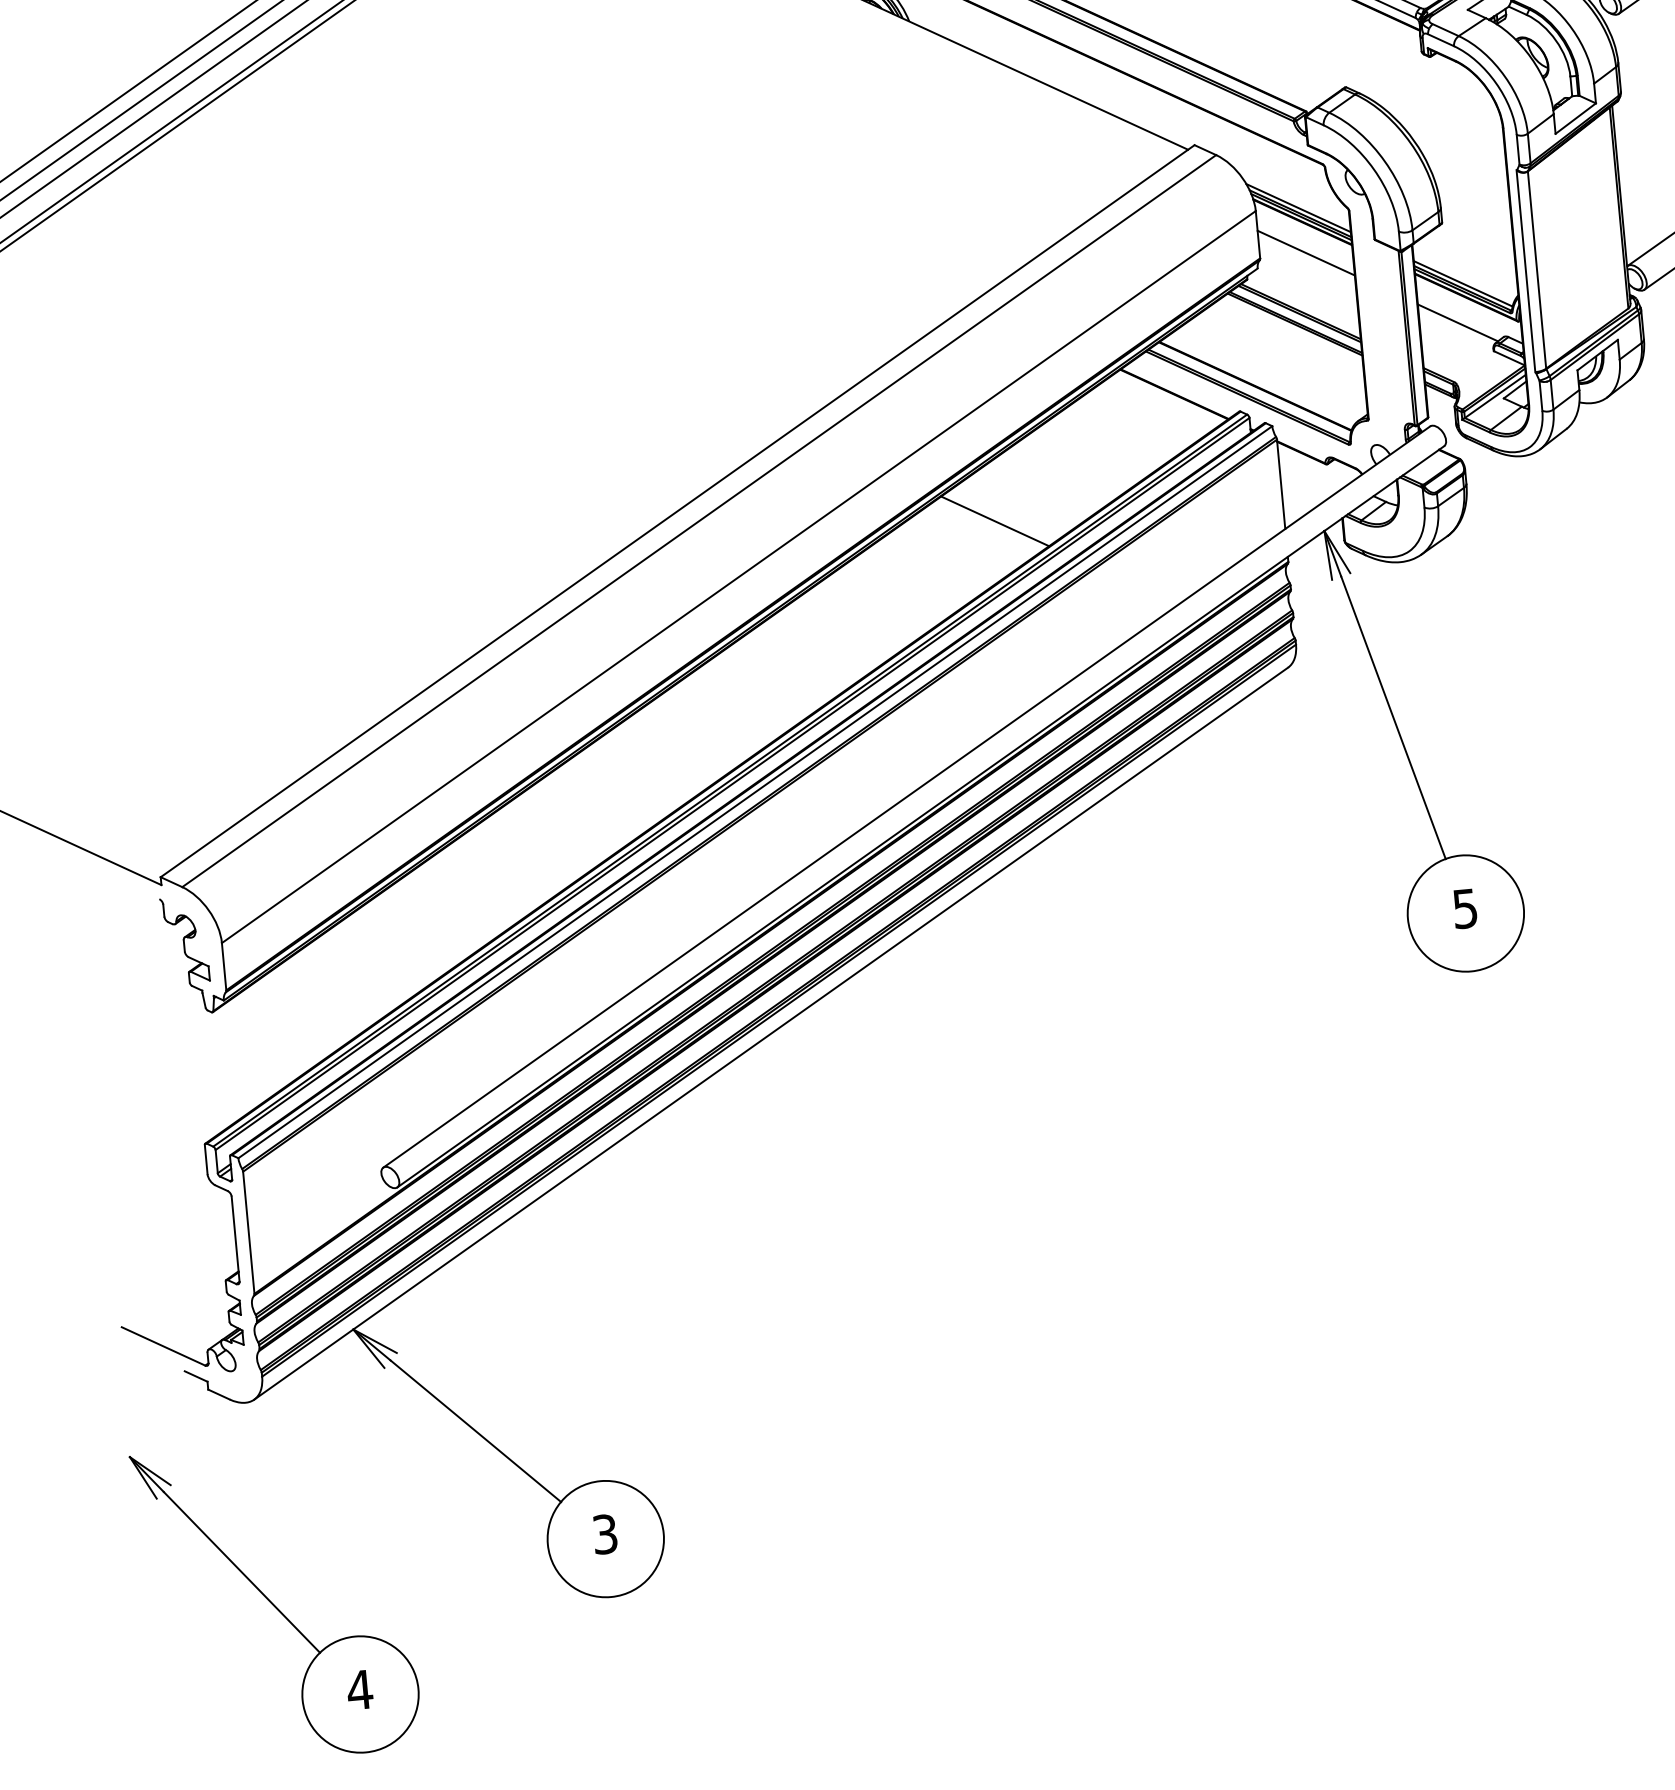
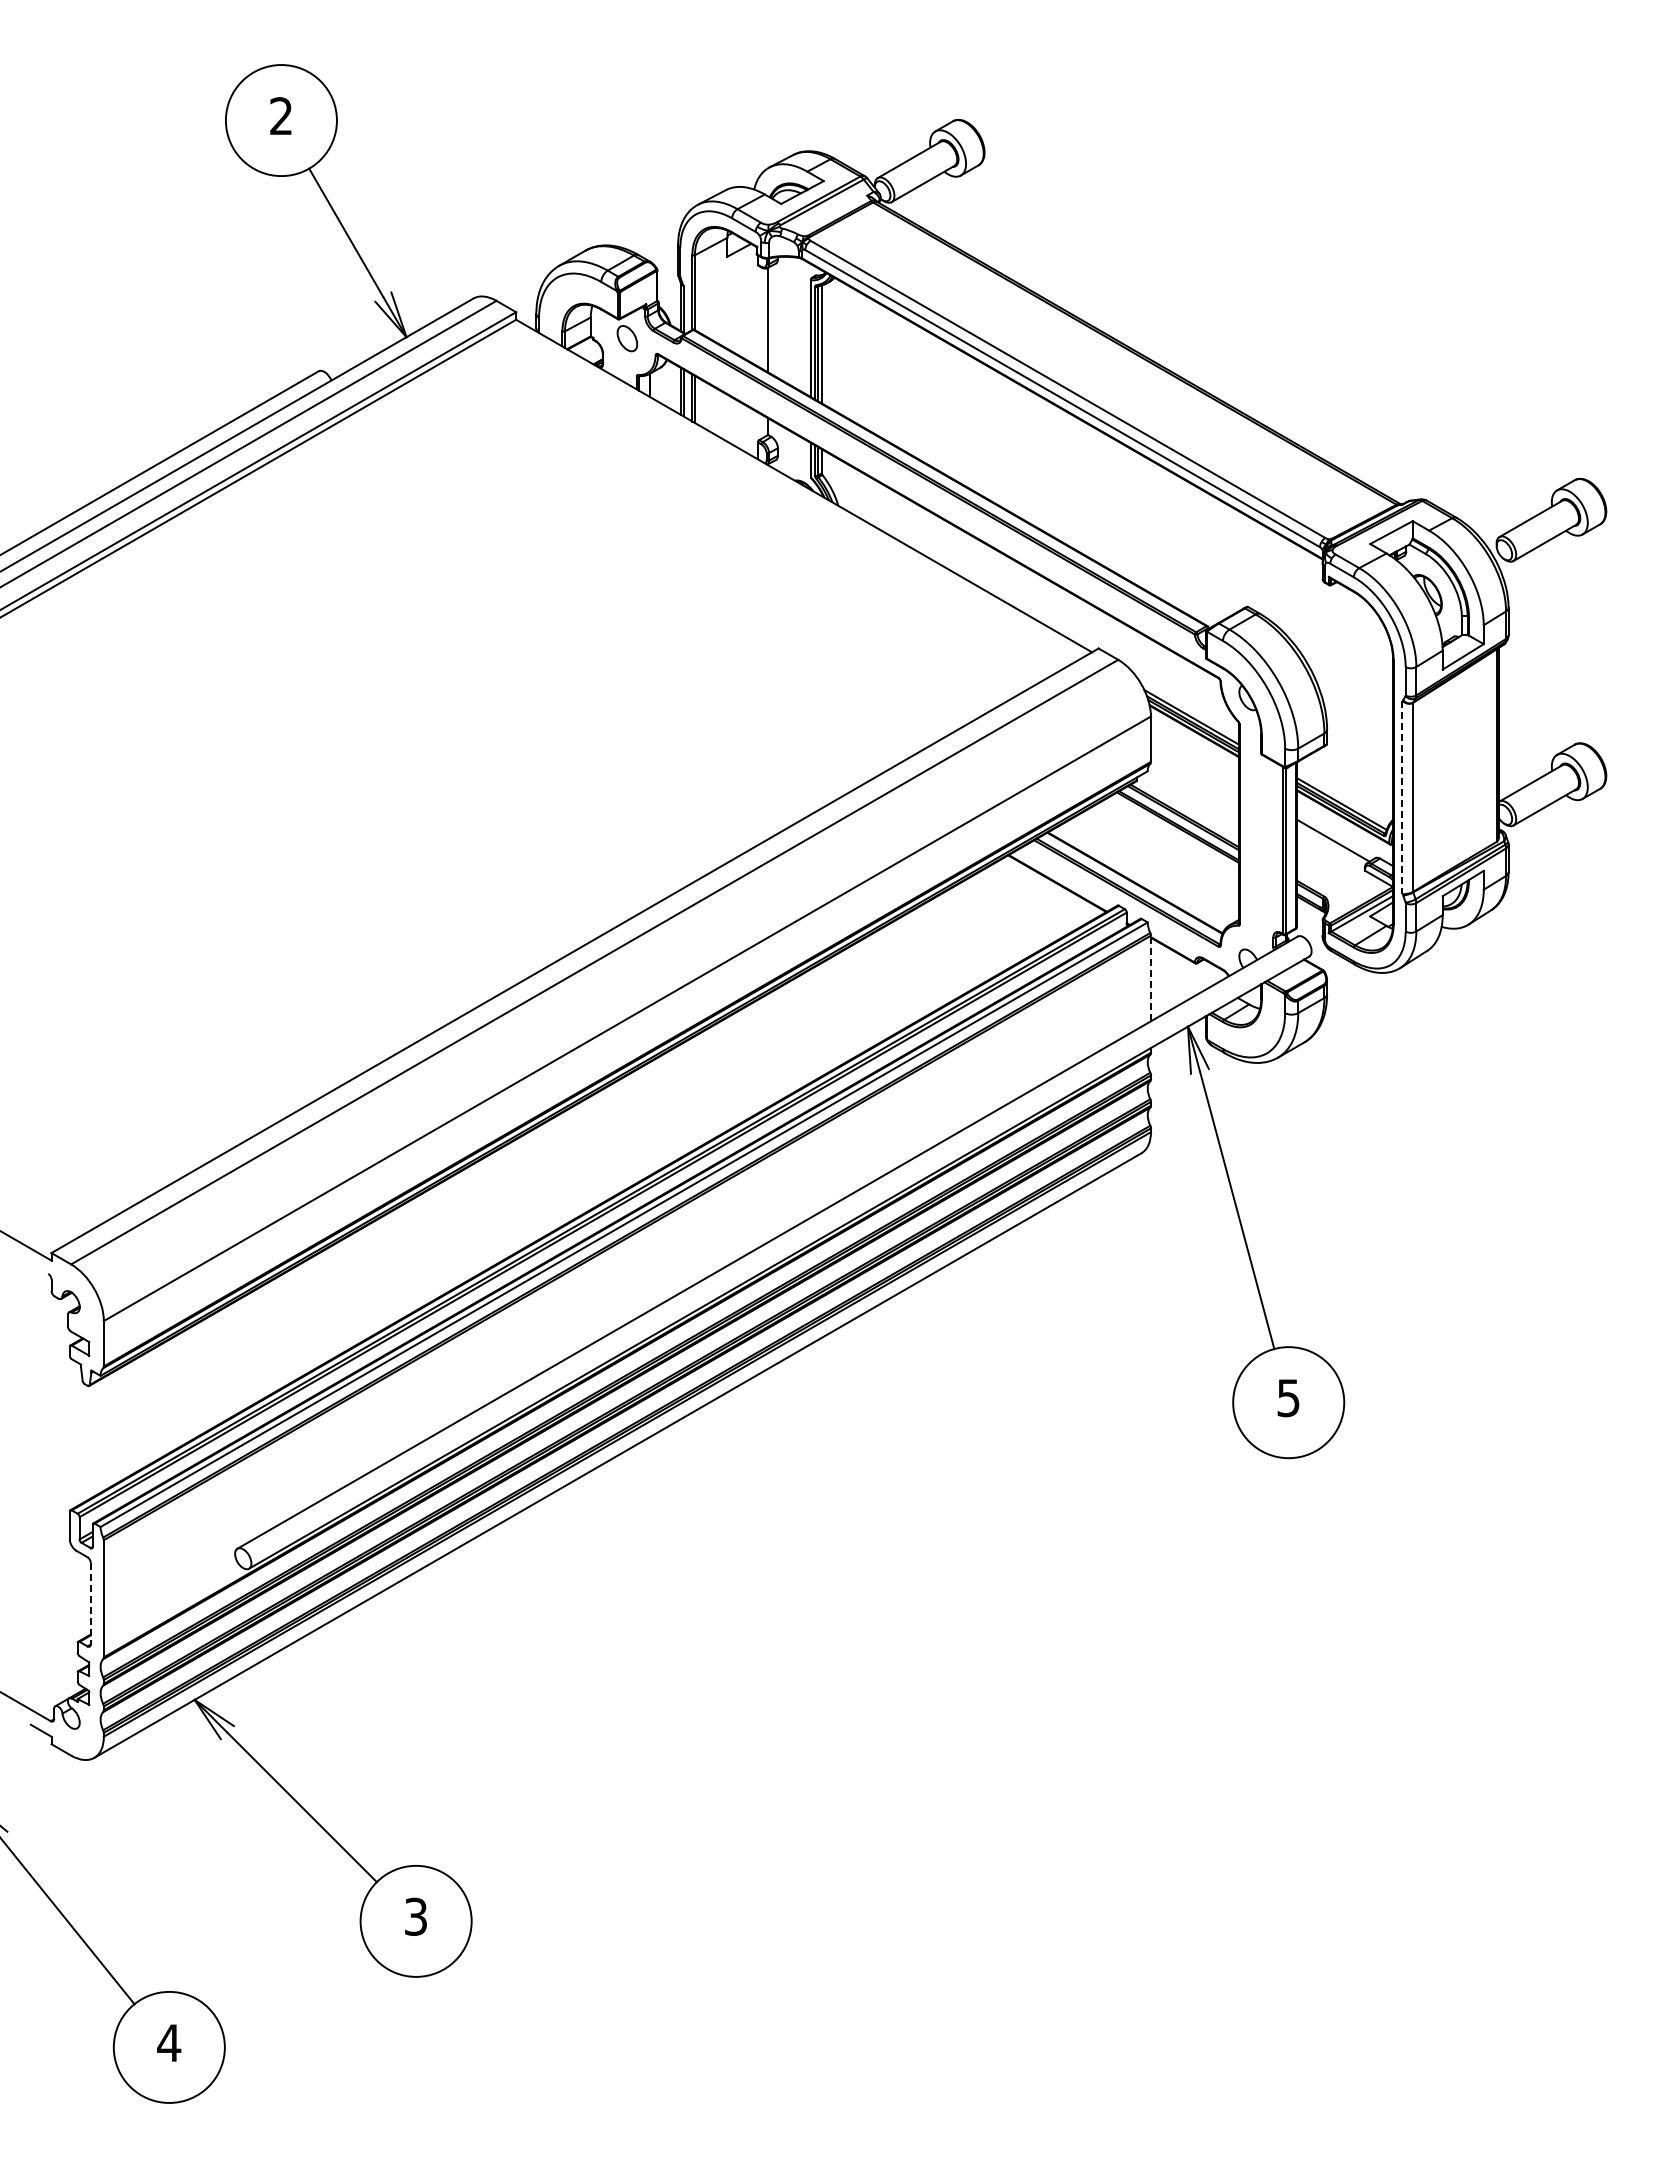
line: (1305, 252) -> (1194, 760), removed
line: (1526, 271) -> (1402, 797), solid -> dashed
line: (1280, 484) -> (1150, 978), solid -> dashed
line: (994, 521) -> (875, 988), removed
line: (235, 1239) -> (90, 1603), solid -> dashed

